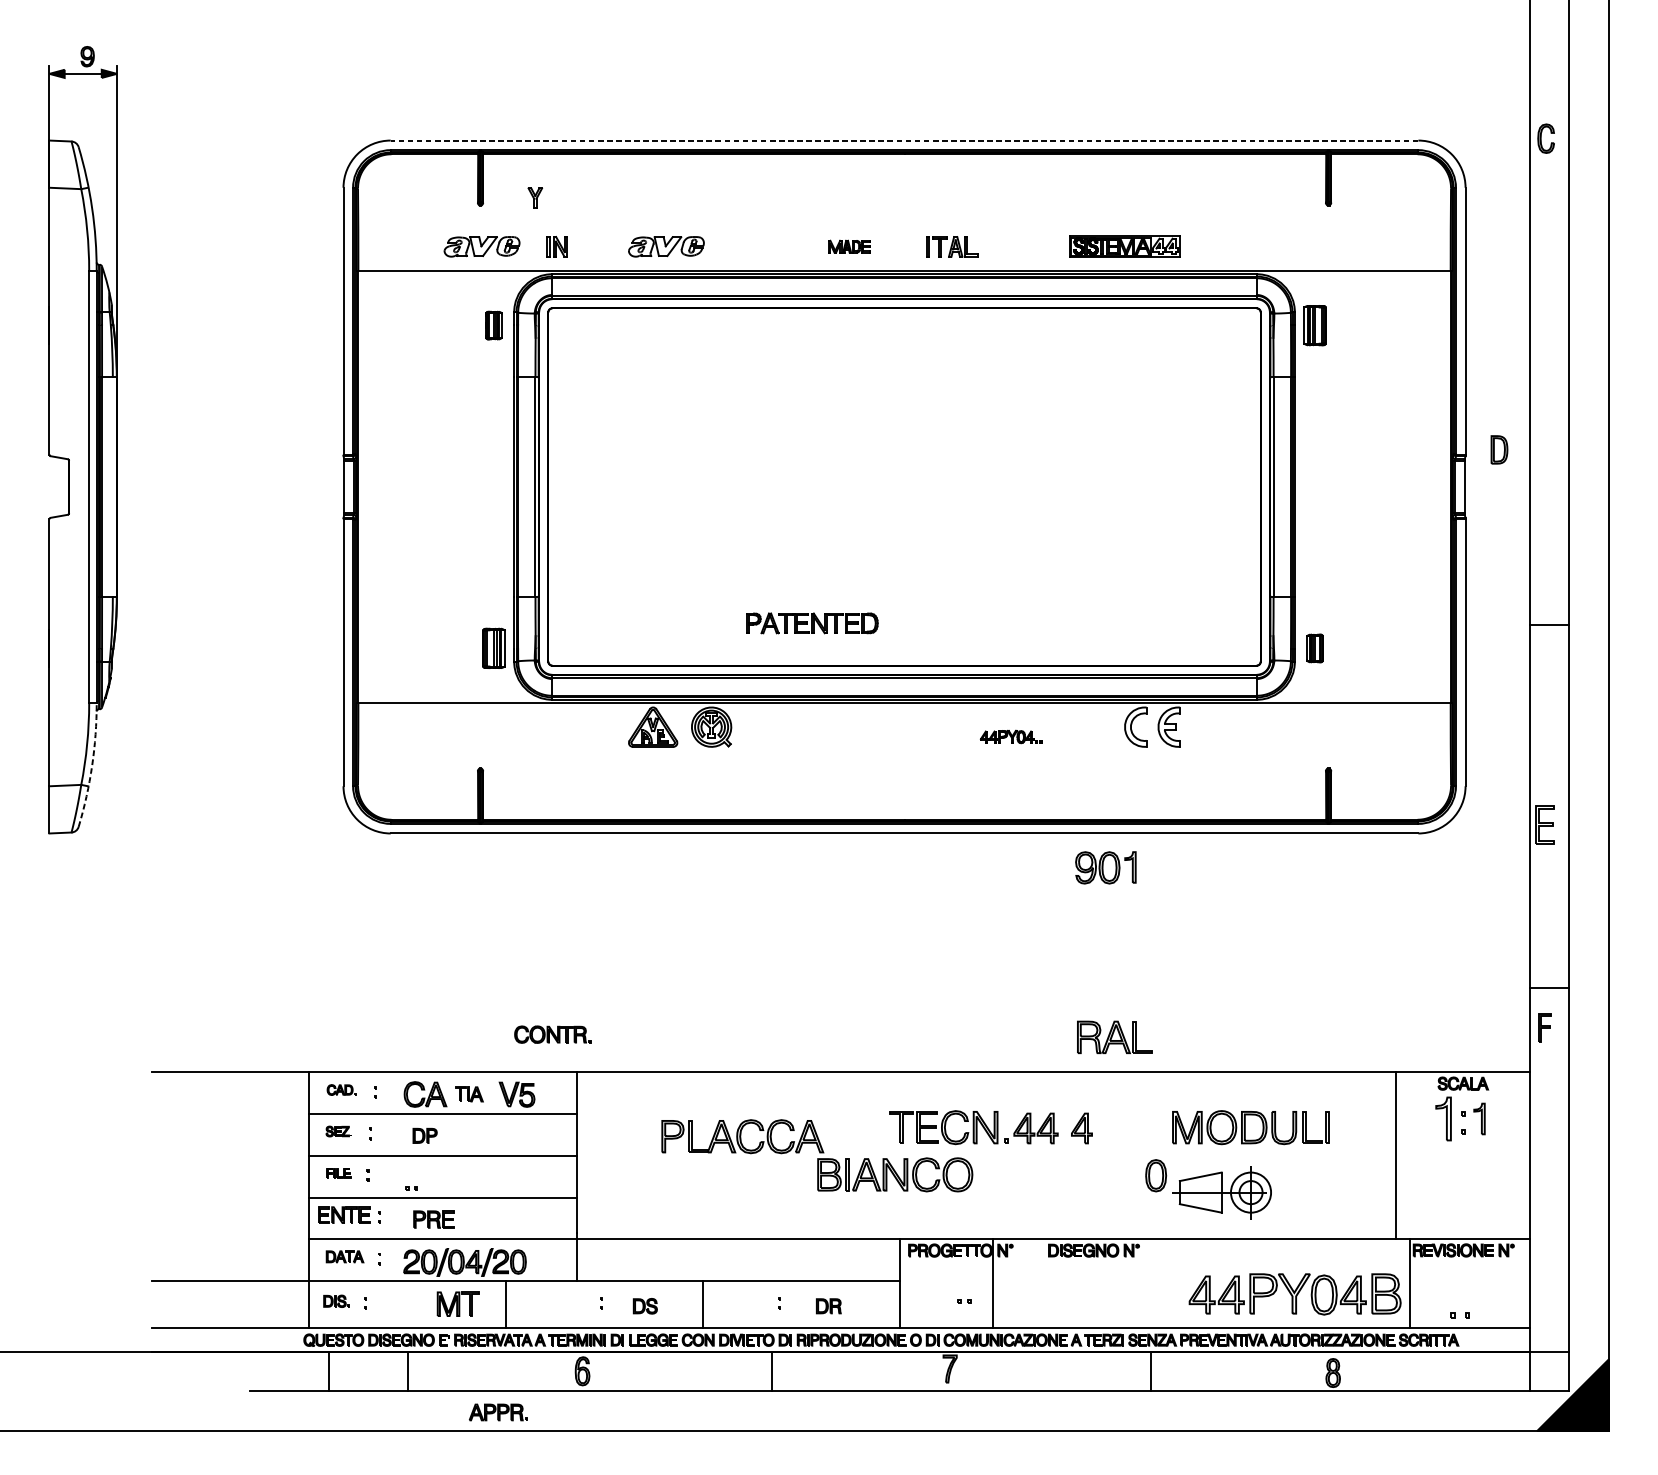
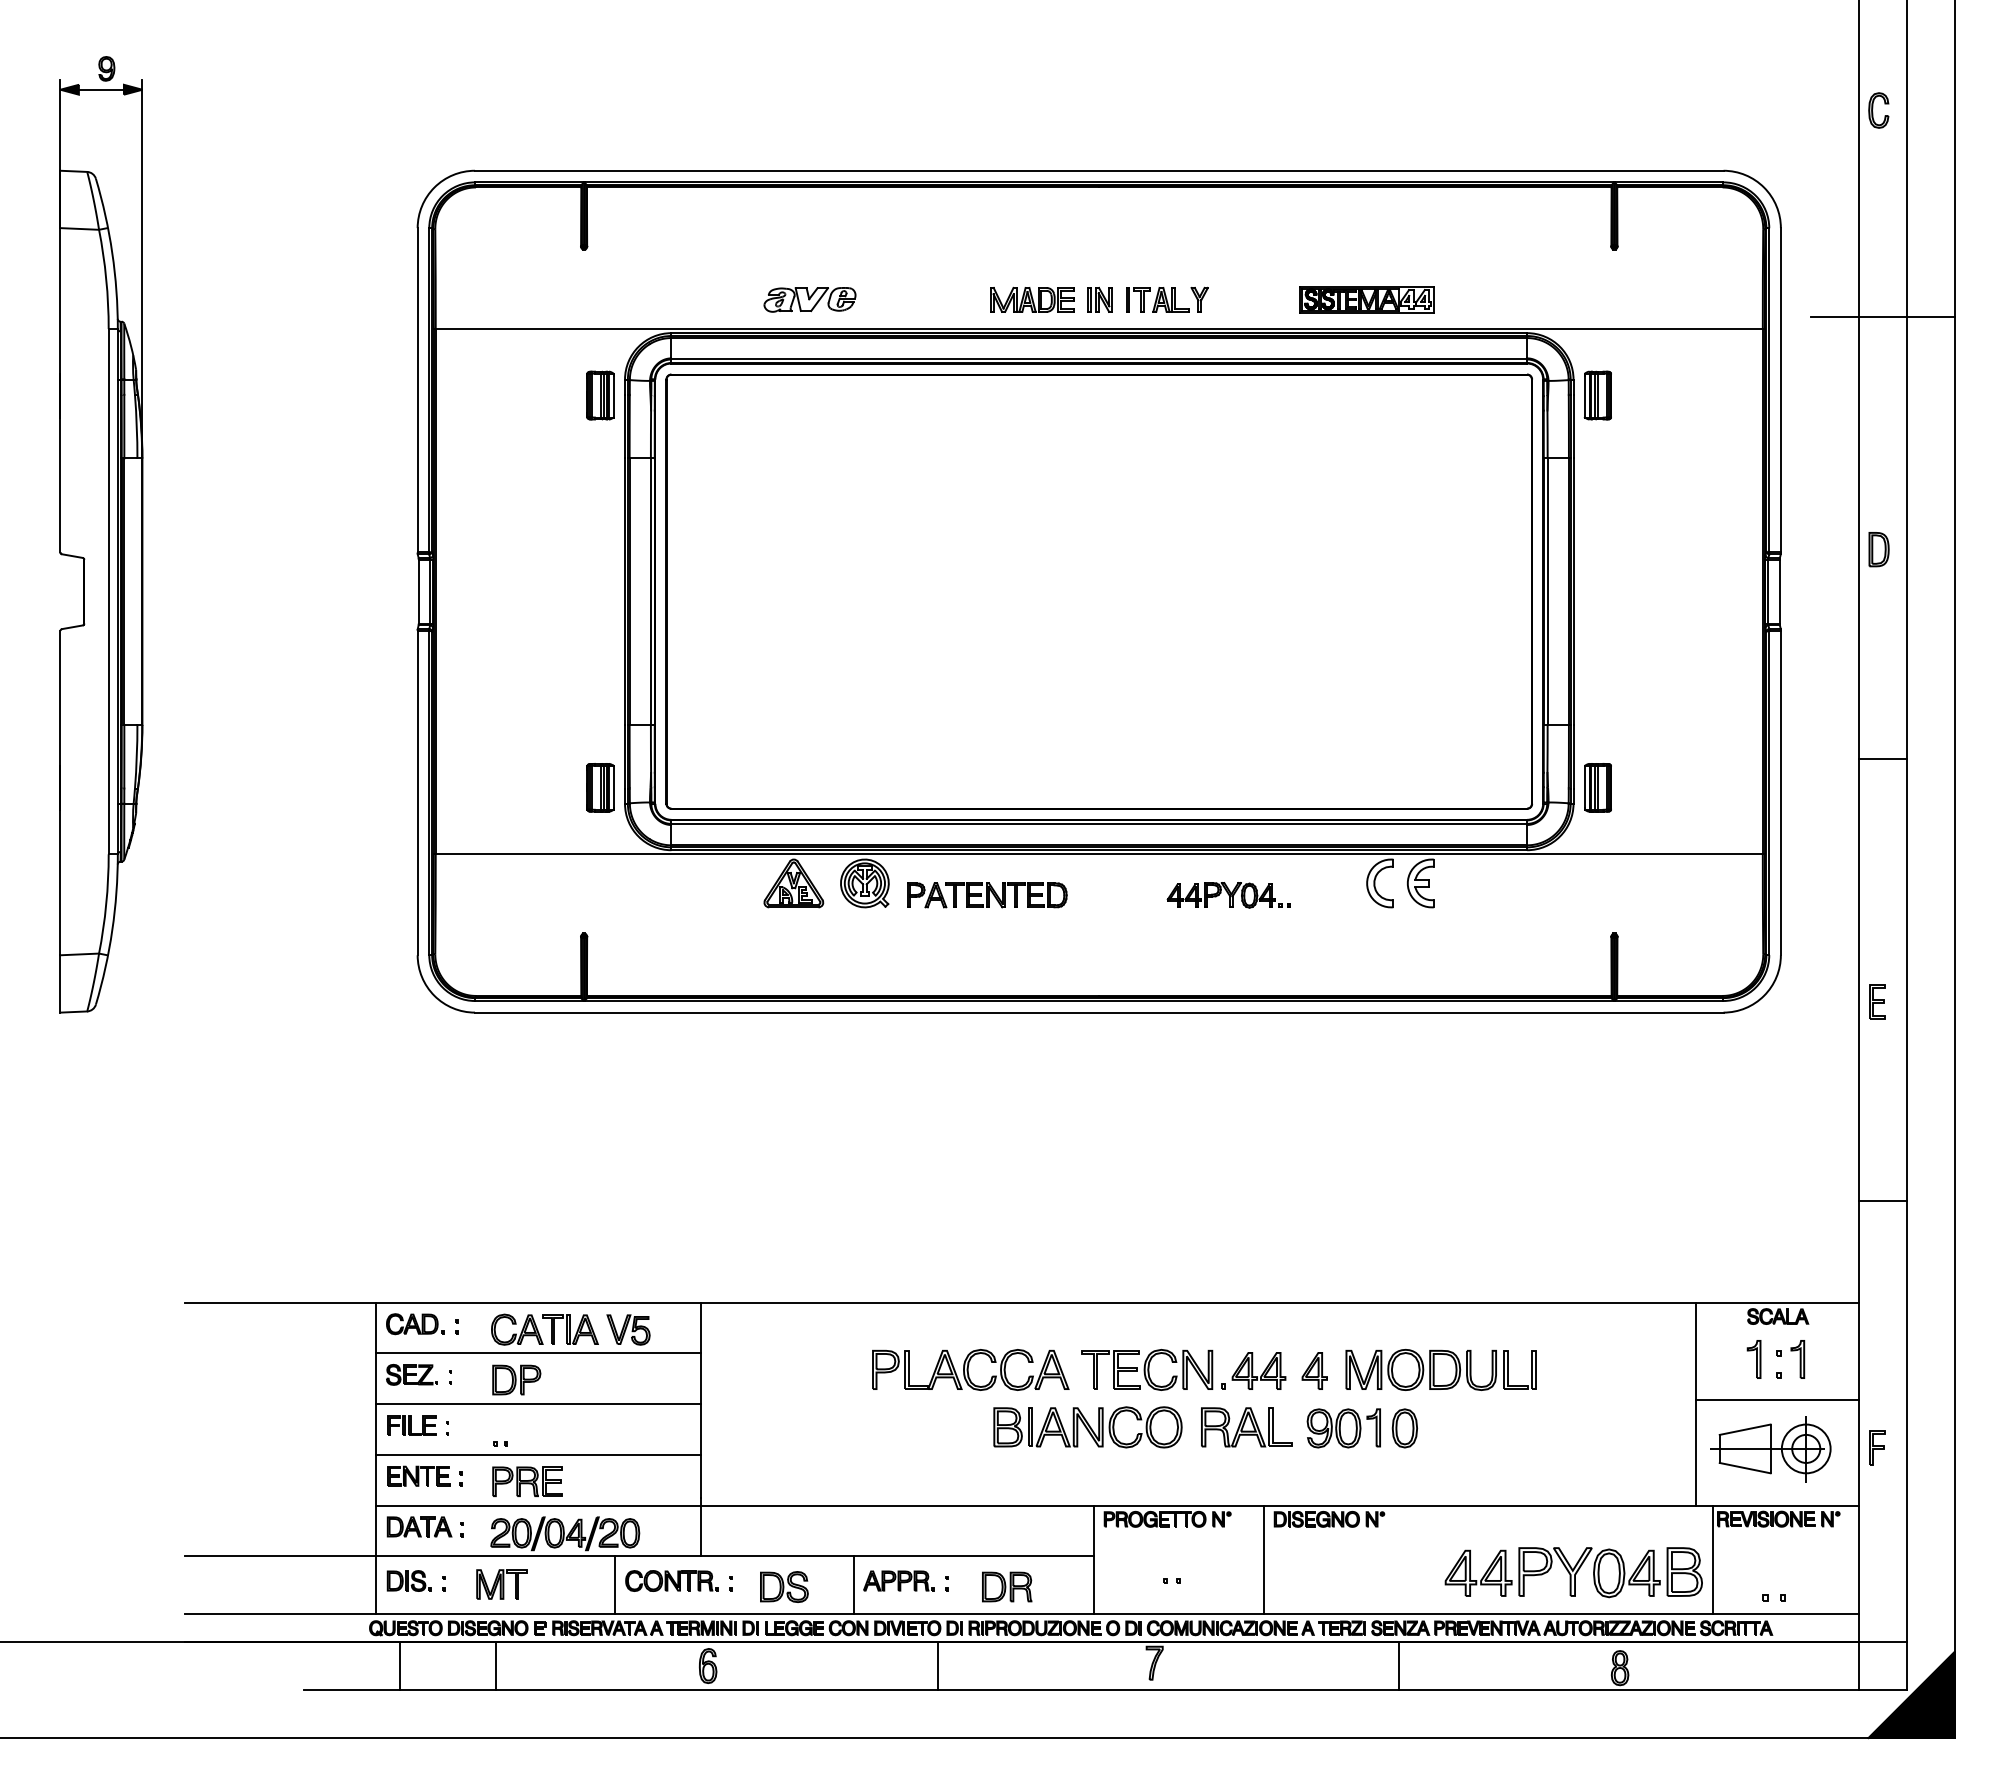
part: (1545, 138) -> (1878, 110), moved
line: (903, 140) -> (1098, 170), dashed -> solid
part: (535, 197) -> (1199, 299), moved
part: (481, 246) -> (585, 299), removed
part: (556, 246) -> (1099, 299), moved
part: (849, 246) -> (1032, 299), size x1.67
line: (1549, 261) -> (1882, 317), added
part: (493, 325) -> (600, 395), size x1.43
part: (1499, 449) -> (1878, 549), moved
part: (812, 623) -> (987, 895), moved
part: (1314, 648) -> (1597, 787), size x1.43
part: (1010, 737) -> (1228, 895), size x1.67
arc: (92, 765) -> (112, 930), dashed -> solid
part: (1545, 824) -> (1877, 1001), size x0.71
part: (1105, 867) -> (1343, 1428), moved
part: (1545, 1027) -> (1877, 1447), moved
part: (552, 1034) -> (671, 1580), moved
part: (1114, 1037) -> (1246, 1427), moved
part: (341, 1090) -> (415, 1324), size x1.67
part: (469, 1094) -> (570, 1329), size x1.67
part: (1443, 1119) -> (1753, 1359), size x0.71
part: (1250, 1127) -> (1440, 1369), moved
part: (338, 1131) -> (411, 1374), size x1.67
part: (424, 1135) -> (516, 1379), size x1.67
part: (742, 1136) -> (970, 1369), moved
line: (1462, 1151) -> (1777, 1399), added
part: (338, 1173) -> (411, 1425), size x1.67
part: (1221, 1193) -> (1770, 1449), moved
part: (433, 1219) -> (527, 1481), size x1.43
part: (345, 1256) -> (419, 1526), size x1.43
line: (992, 1283) -> (1263, 1559), moved
part: (335, 1300) -> (408, 1580), size x1.43
part: (457, 1304) -> (501, 1584), moved
part: (645, 1305) -> (784, 1586), size x1.67
part: (829, 1305) -> (1007, 1586), size x1.67
part: (498, 1412) -> (898, 1580), moved

